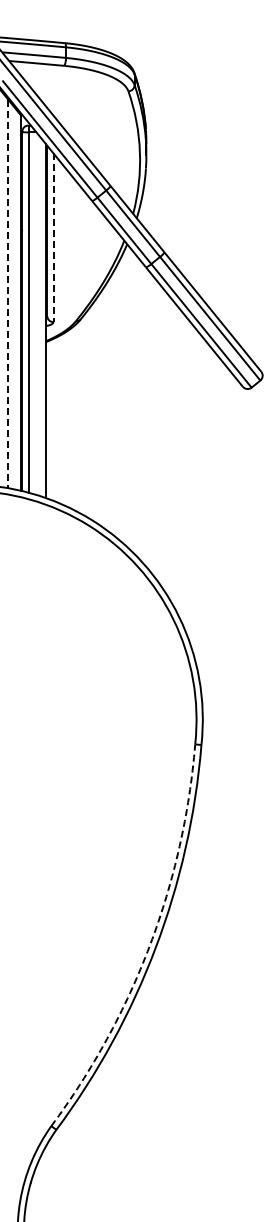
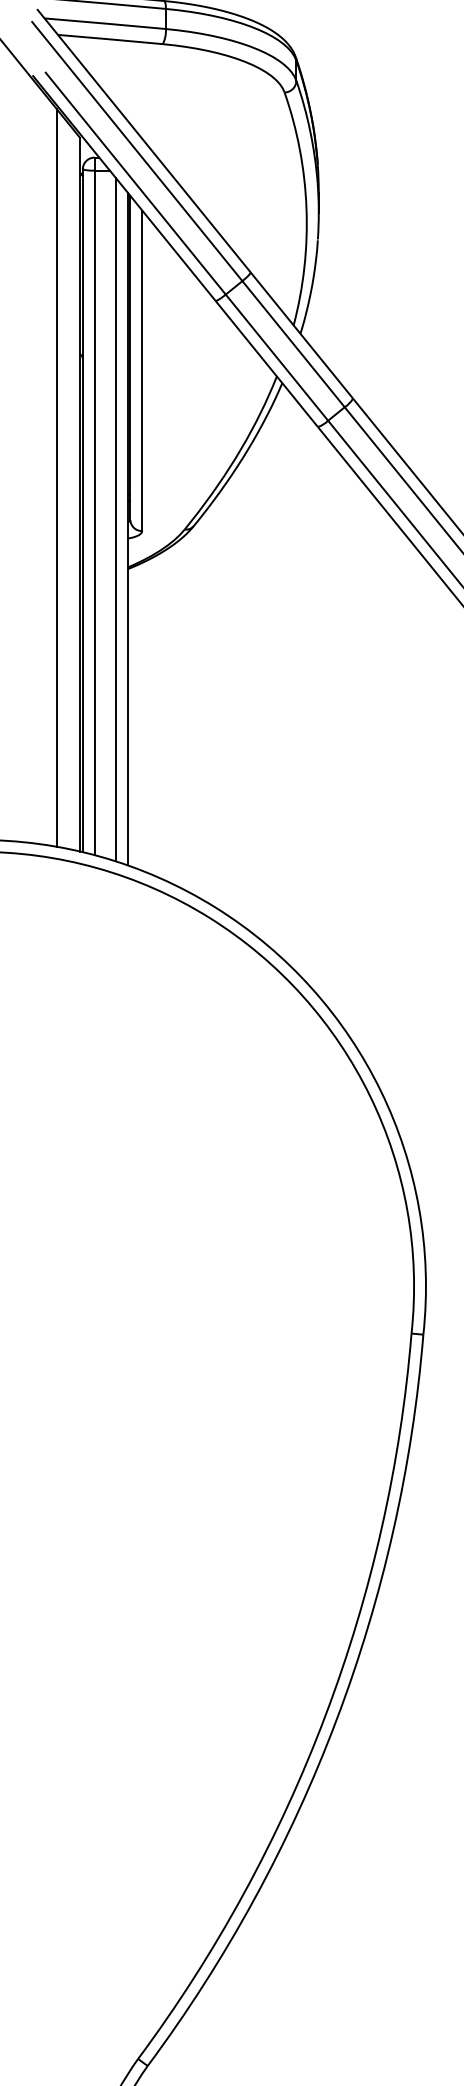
line: (53, 238) -> (142, 372), dashed -> solid
line: (8, 294) -> (56, 478), dashed -> solid
line: (39, 315) -> (115, 518), added
arc: (150, 945) -> (326, 1715), dashed -> solid

